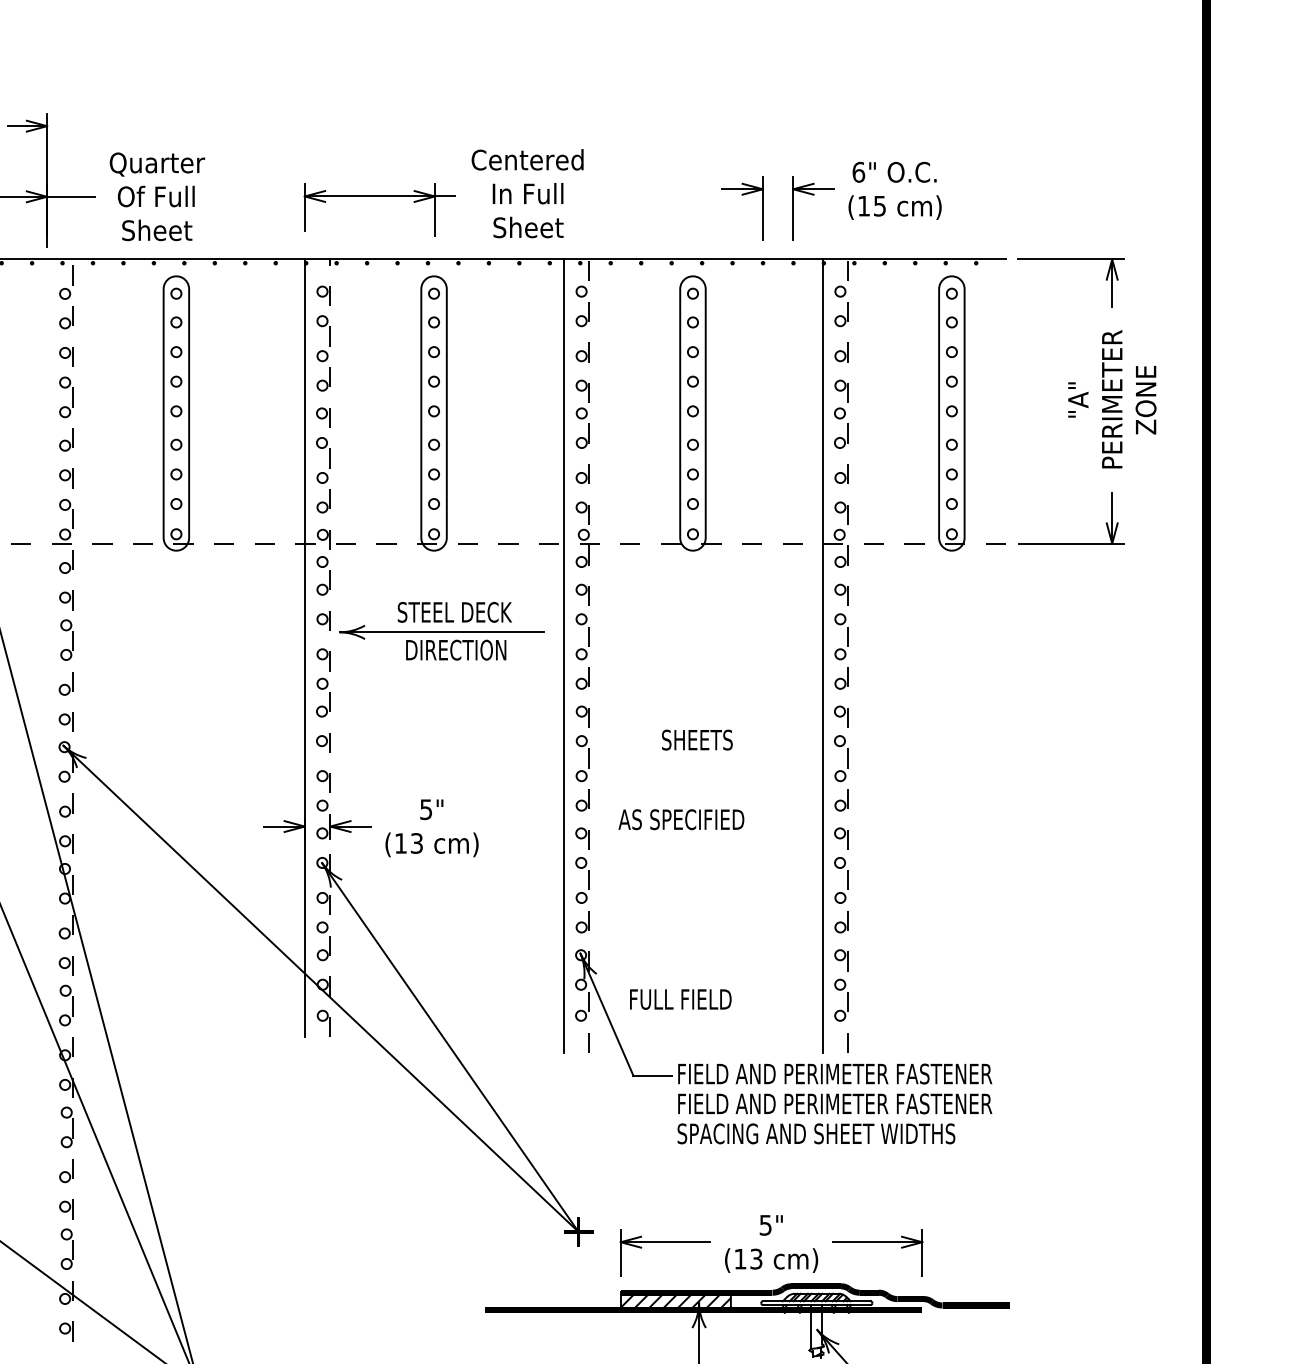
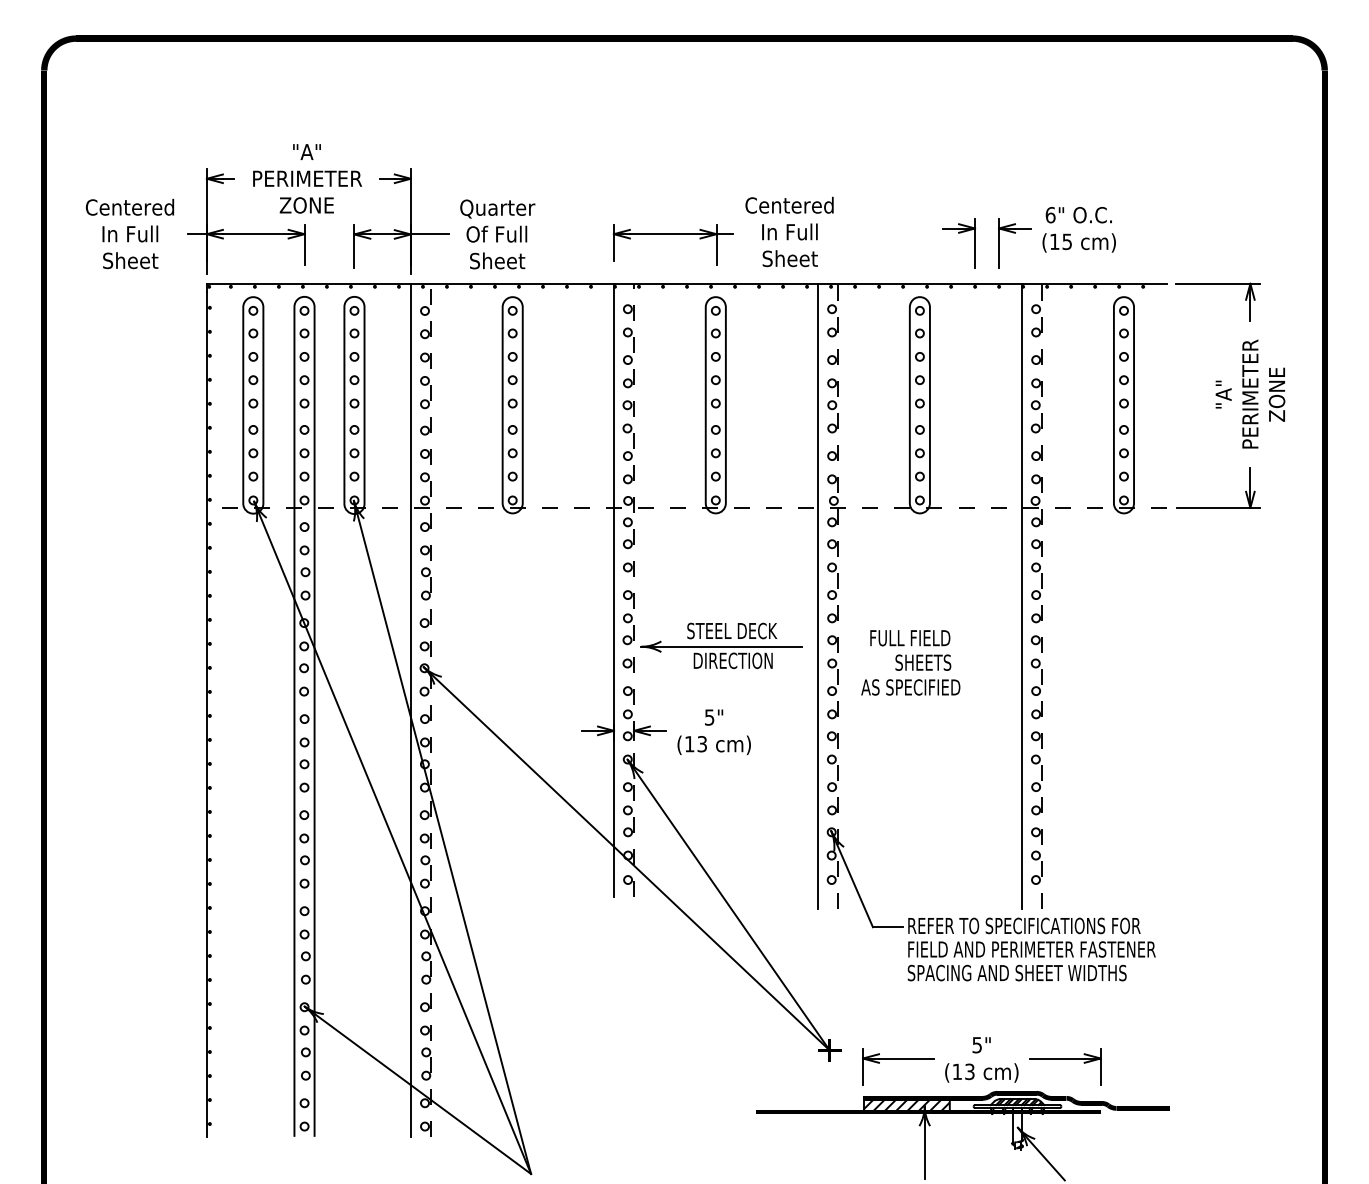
part: (441, 630) -> (721, 645), moved
line: (46, 799) -> (410, 709), added
text: (681, 819) -> (910, 687), moved
text: (681, 999) -> (910, 638), moved
text: (835, 1073) -> (1032, 925), FIELD AND PERIMETER FASTENER -> REFER TO SPECIFICATIONS FOR

